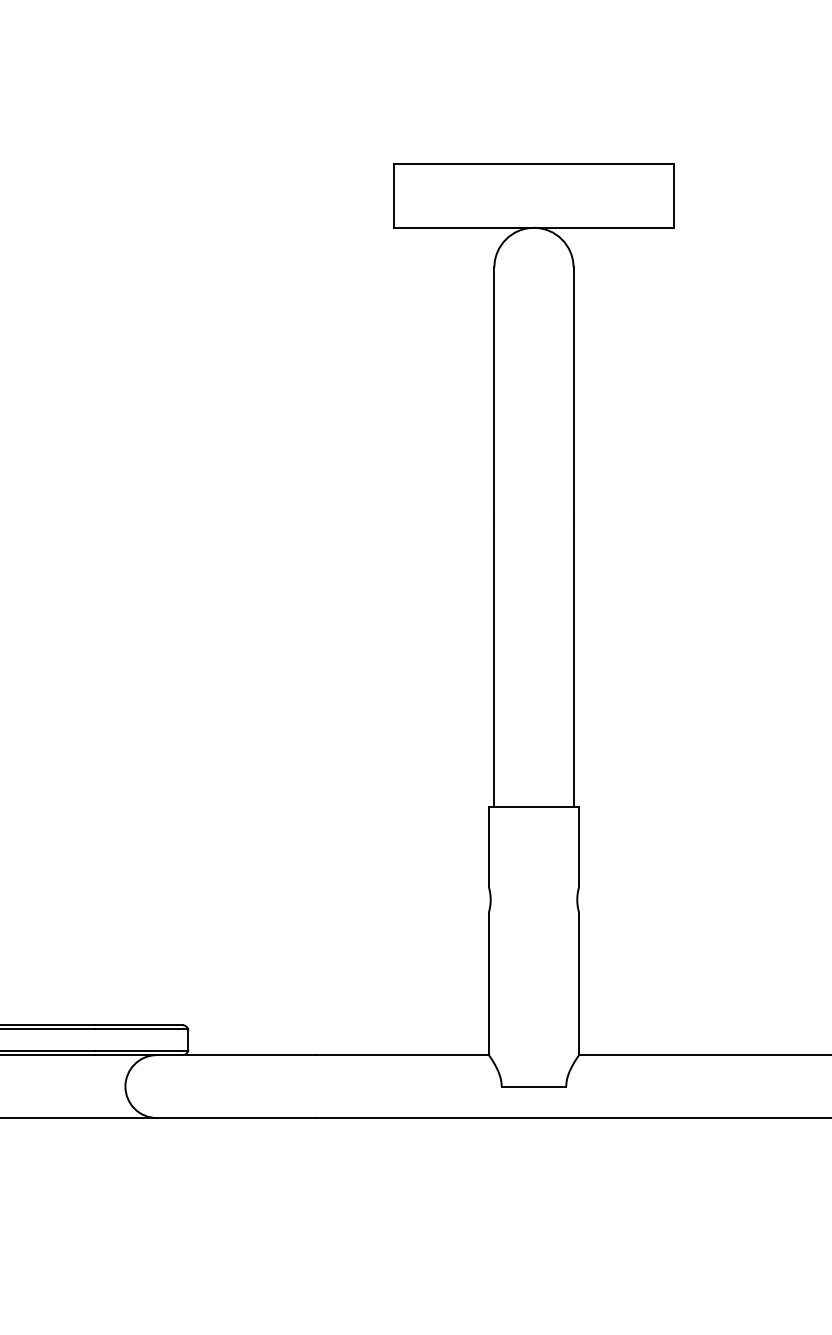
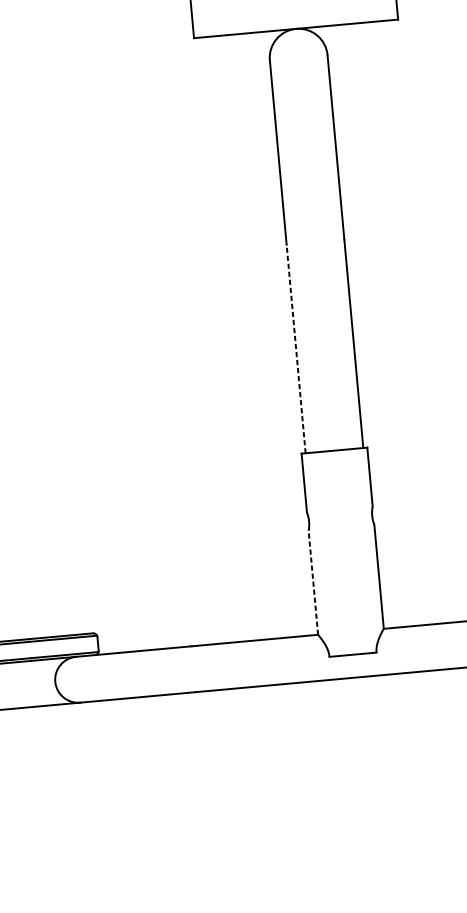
line: (494, 662) -> (296, 348), solid -> dashed
line: (488, 983) -> (313, 582), solid -> dashed

